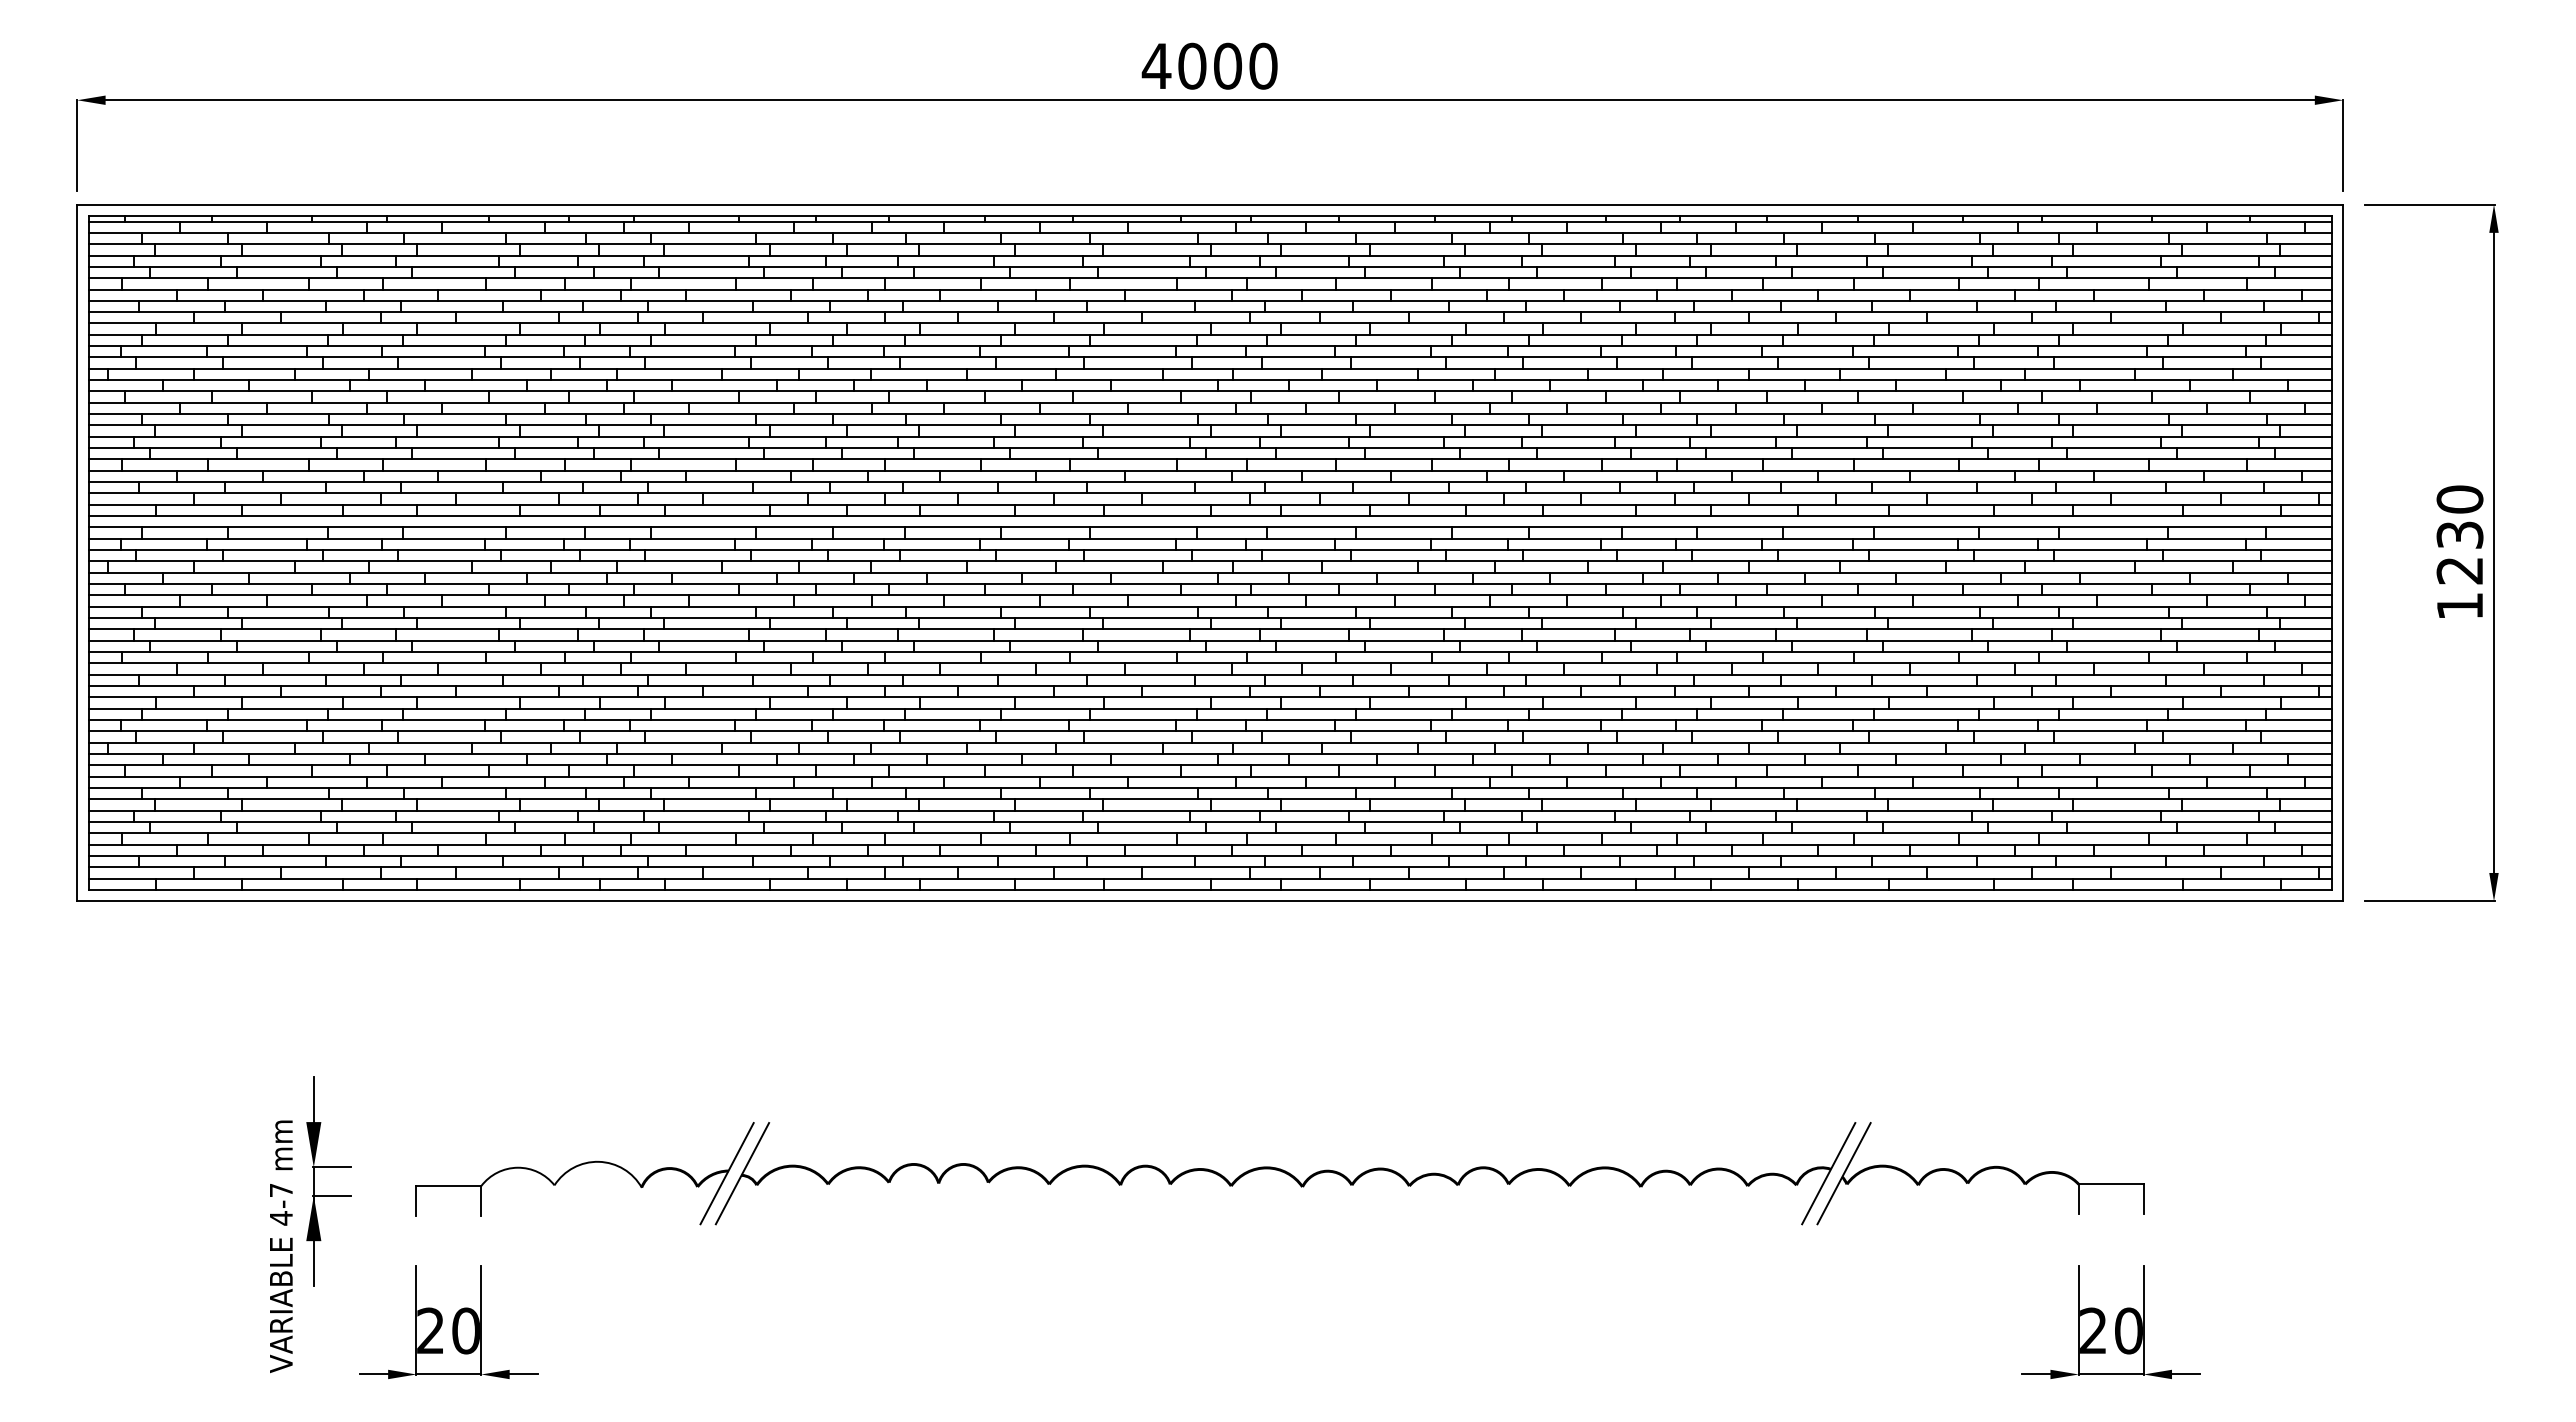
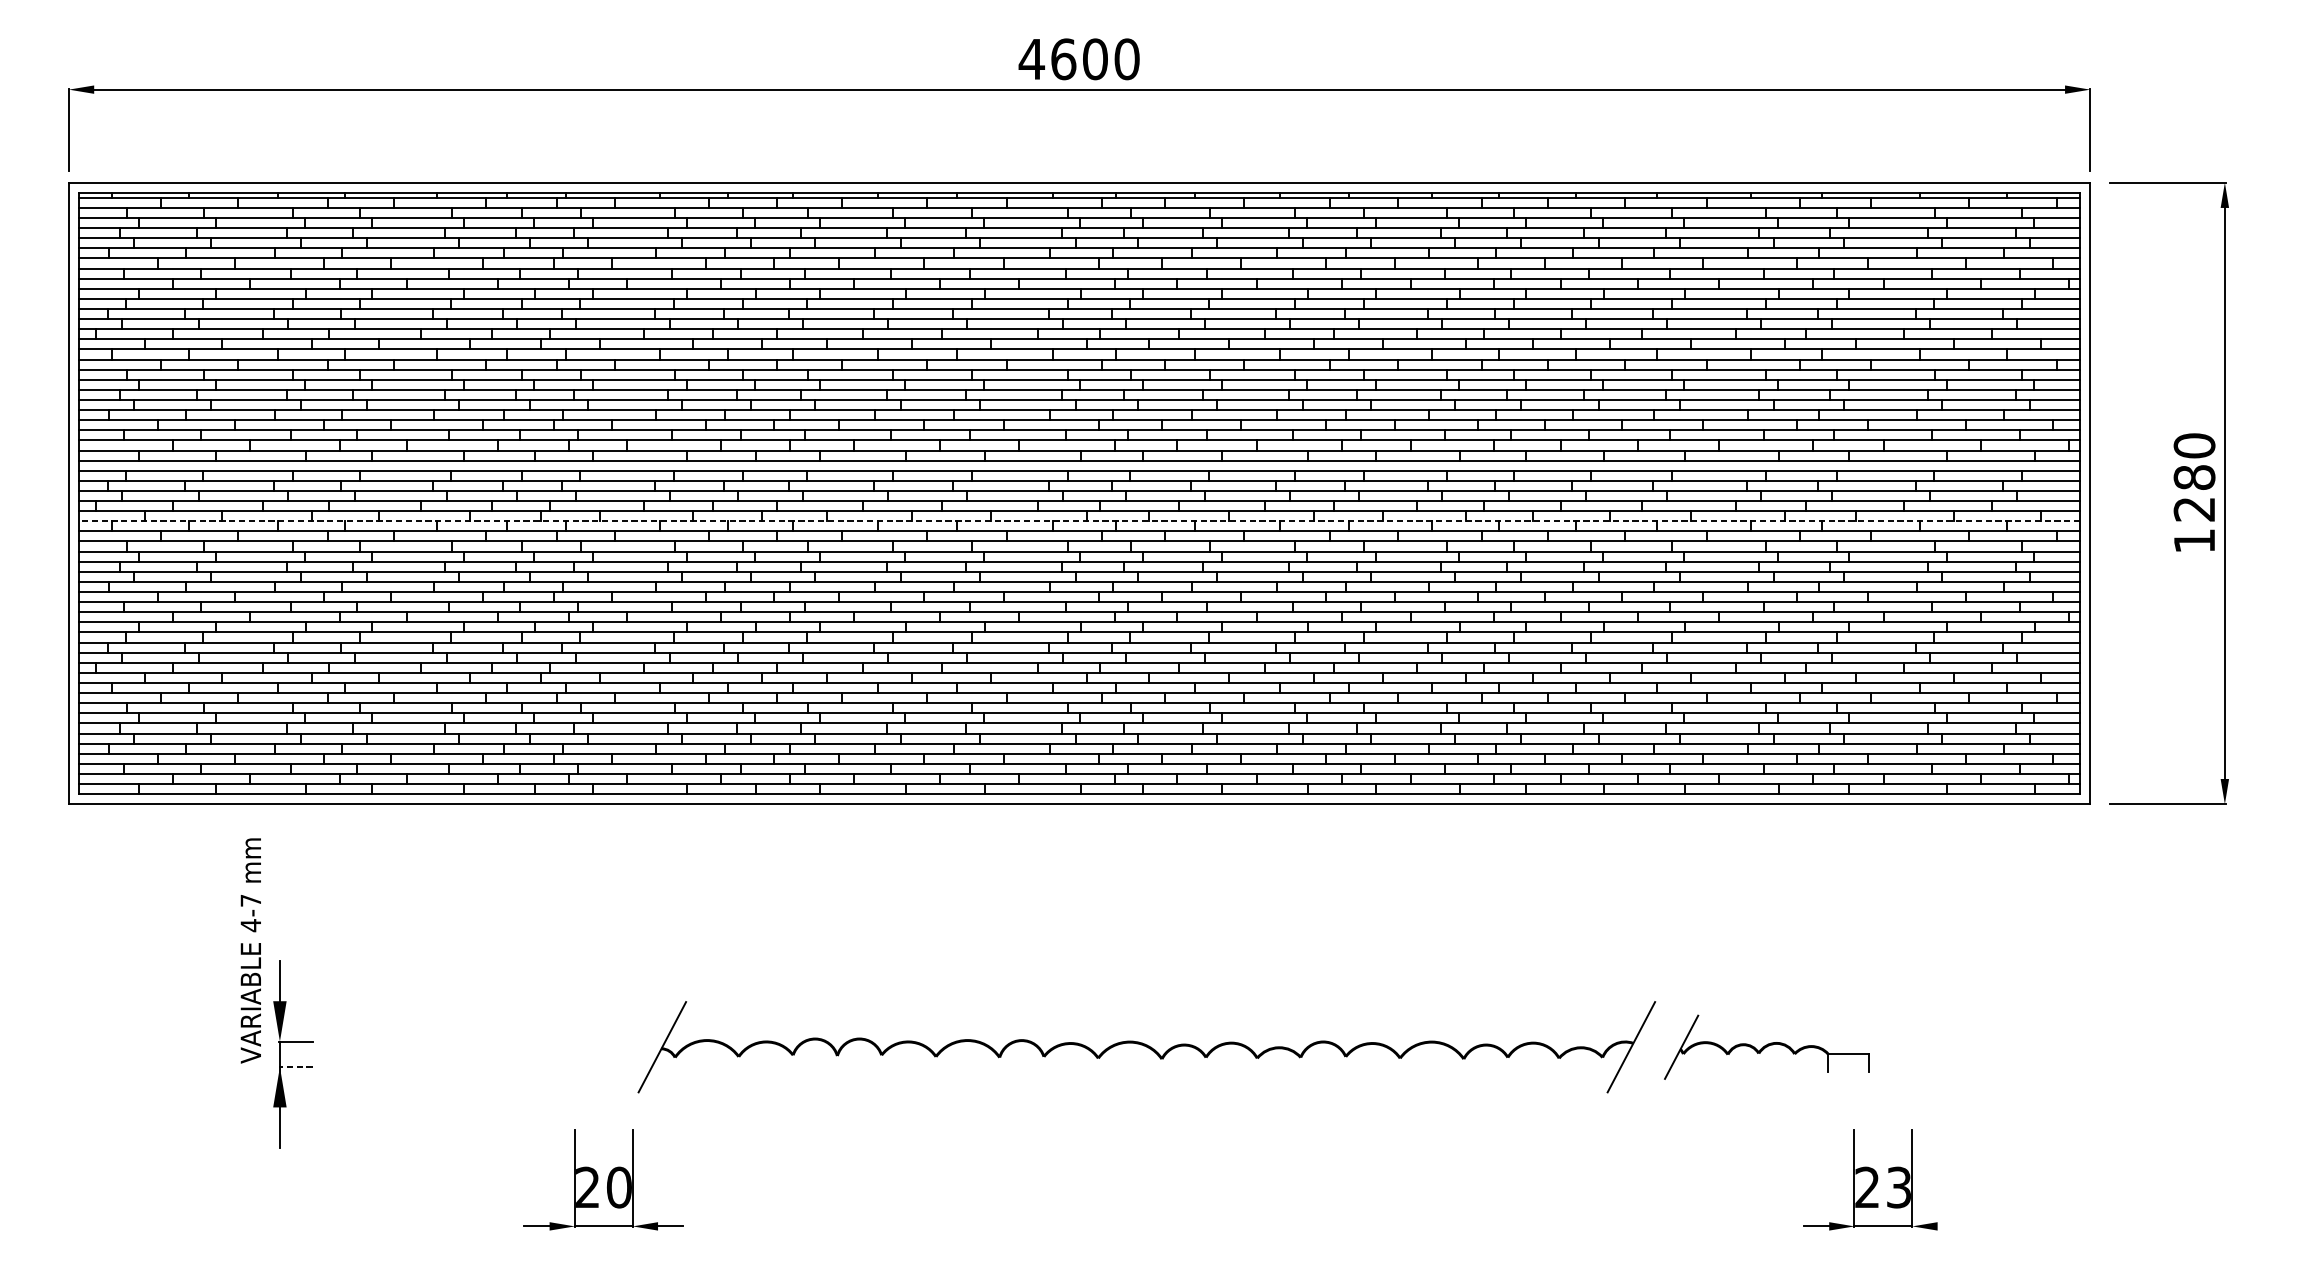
text: (1192, 65) -> (1063, 58), 4000 -> 4600
text: (2459, 535) -> (2194, 477), 1230 -> 1280
line: (1210, 584) -> (1079, 521), solid -> dashed
part: (581, 1165) -> (518, 1039), removed
part: (1980, 1173) -> (1766, 1047), size x0.7
line: (331, 1195) -> (295, 1066), solid -> dashed
text: (281, 1246) -> (251, 950), moved
part: (448, 1321) -> (603, 1179), moved
text: (2128, 1330) -> (1898, 1187), 20 -> 23
line: (2186, 1374) -> (1950, 1226), removed

